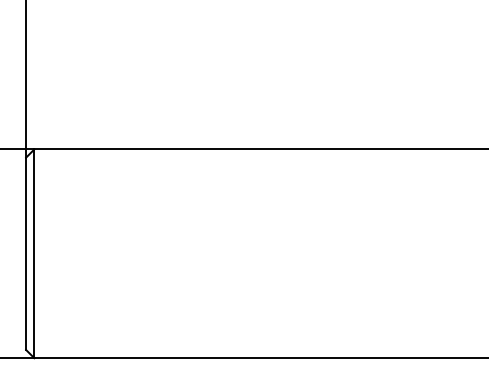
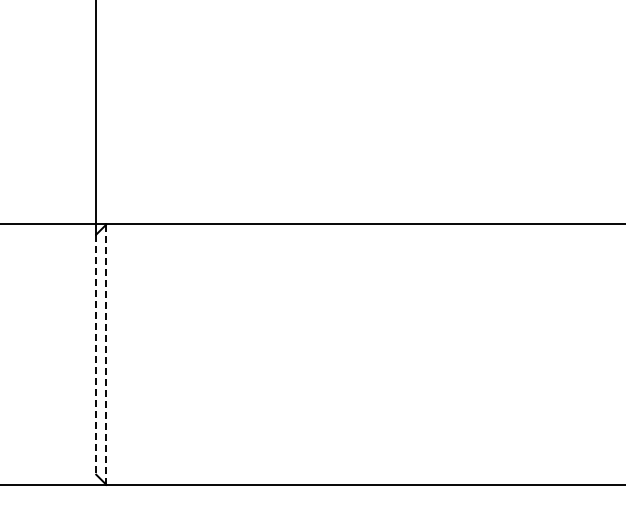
line: (26, 253) -> (96, 354), solid -> dashed
line: (34, 253) -> (106, 354), solid -> dashed

